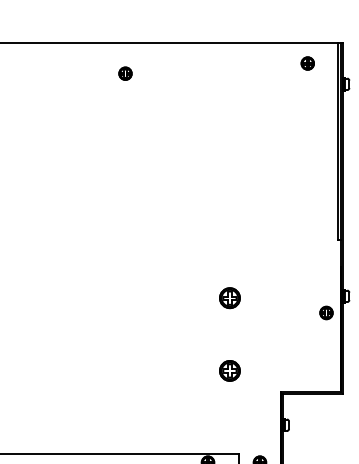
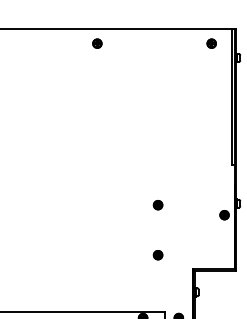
part: (125, 73) -> (97, 43), moved
part: (228, 298) -> (157, 205), size x0.62
part: (228, 371) -> (157, 255), size x0.62

